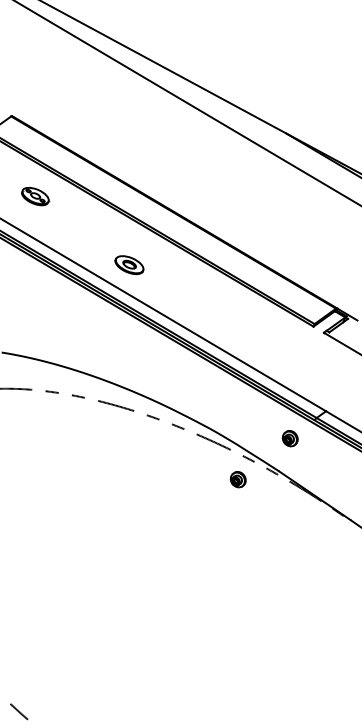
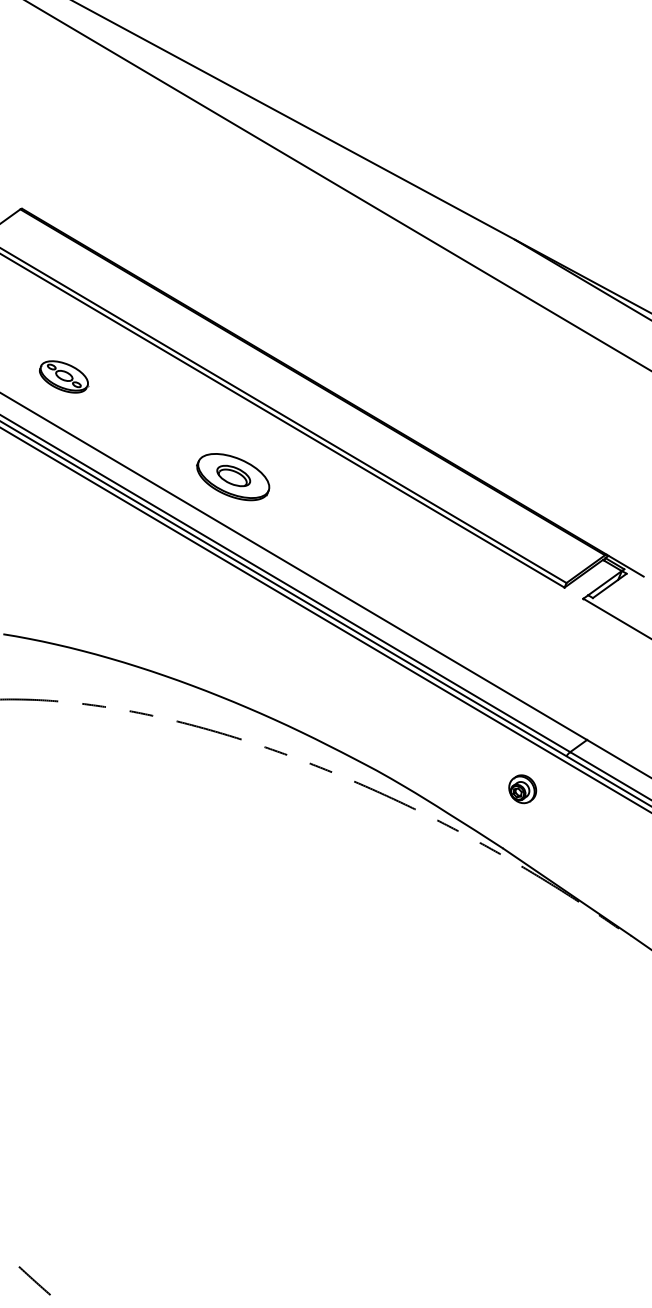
part: (35, 196) -> (64, 376), moved
part: (129, 264) -> (233, 475), size x1.43
part: (237, 479) -> (427, 862), removed

